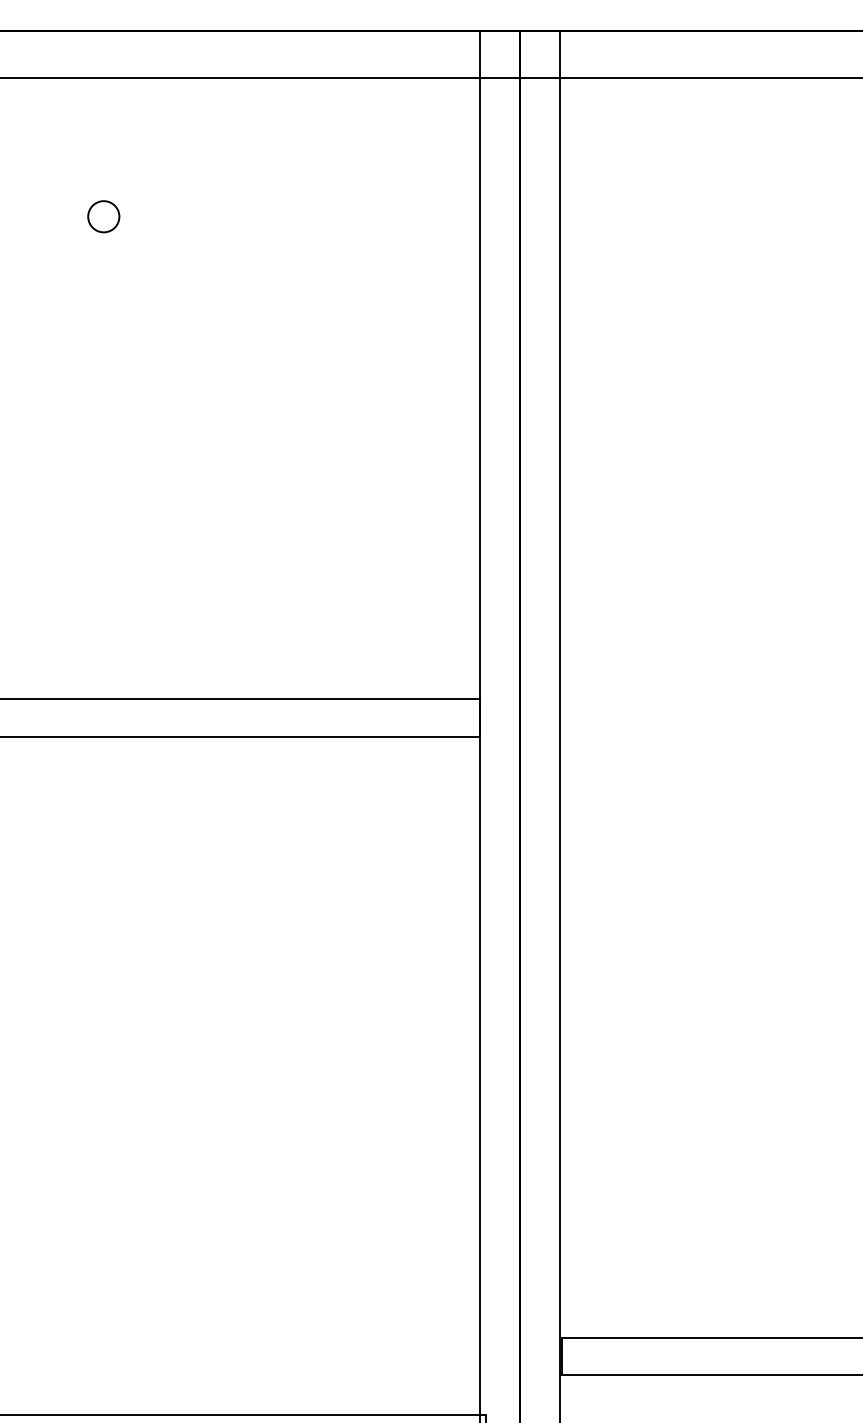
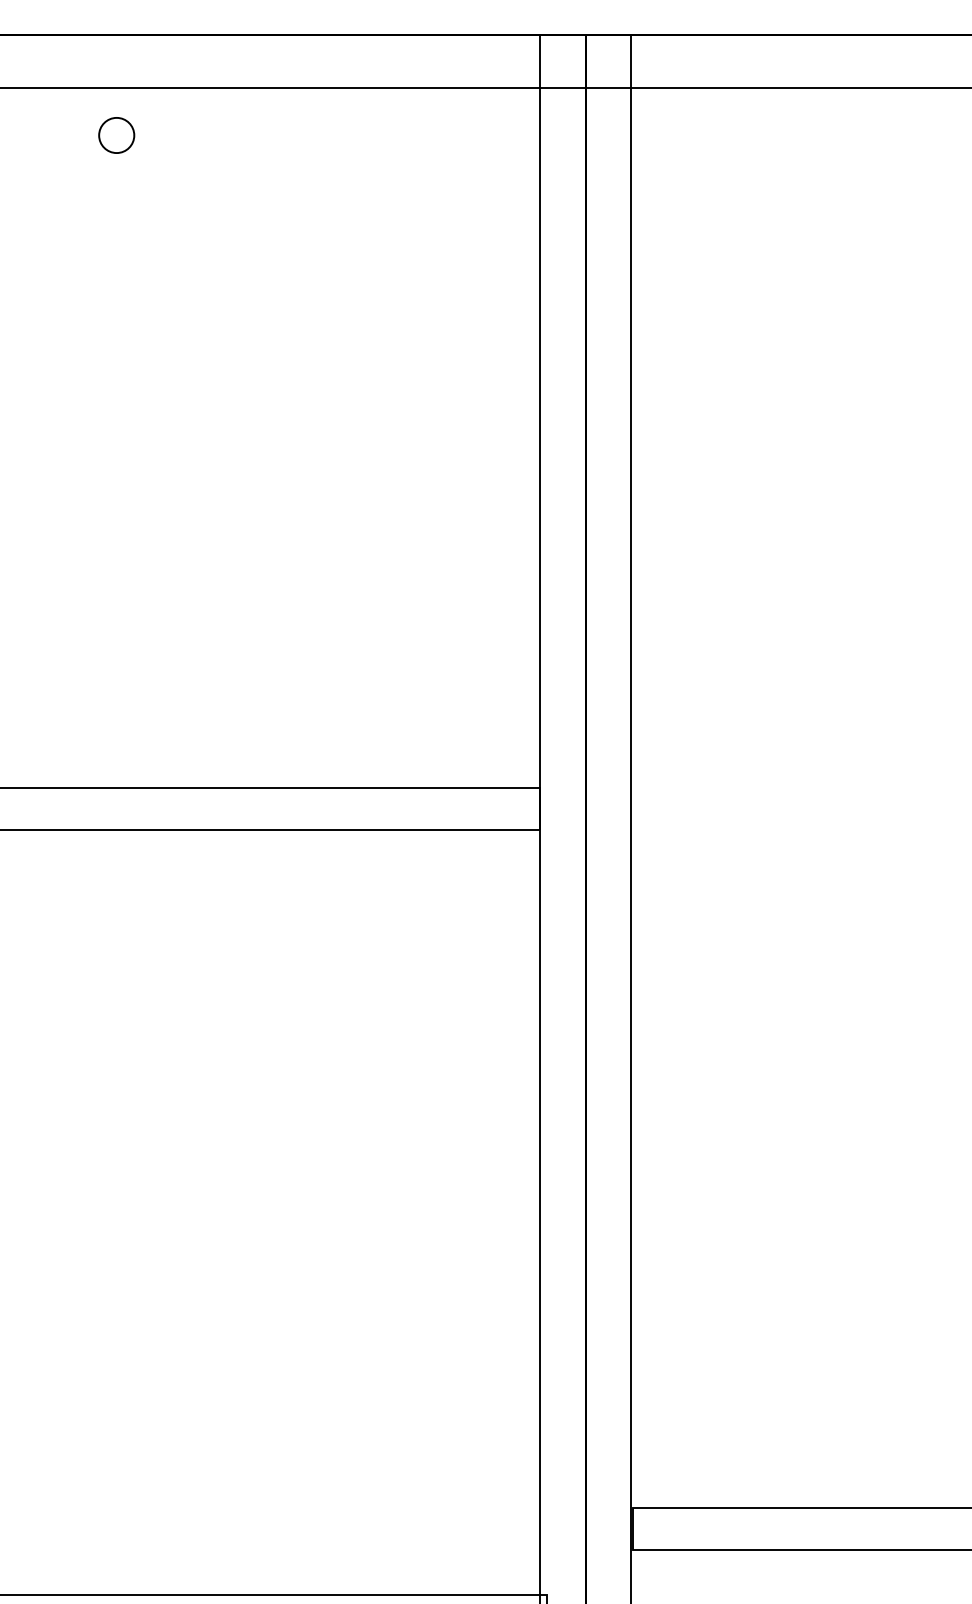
part: (103, 216) -> (116, 135), moved

